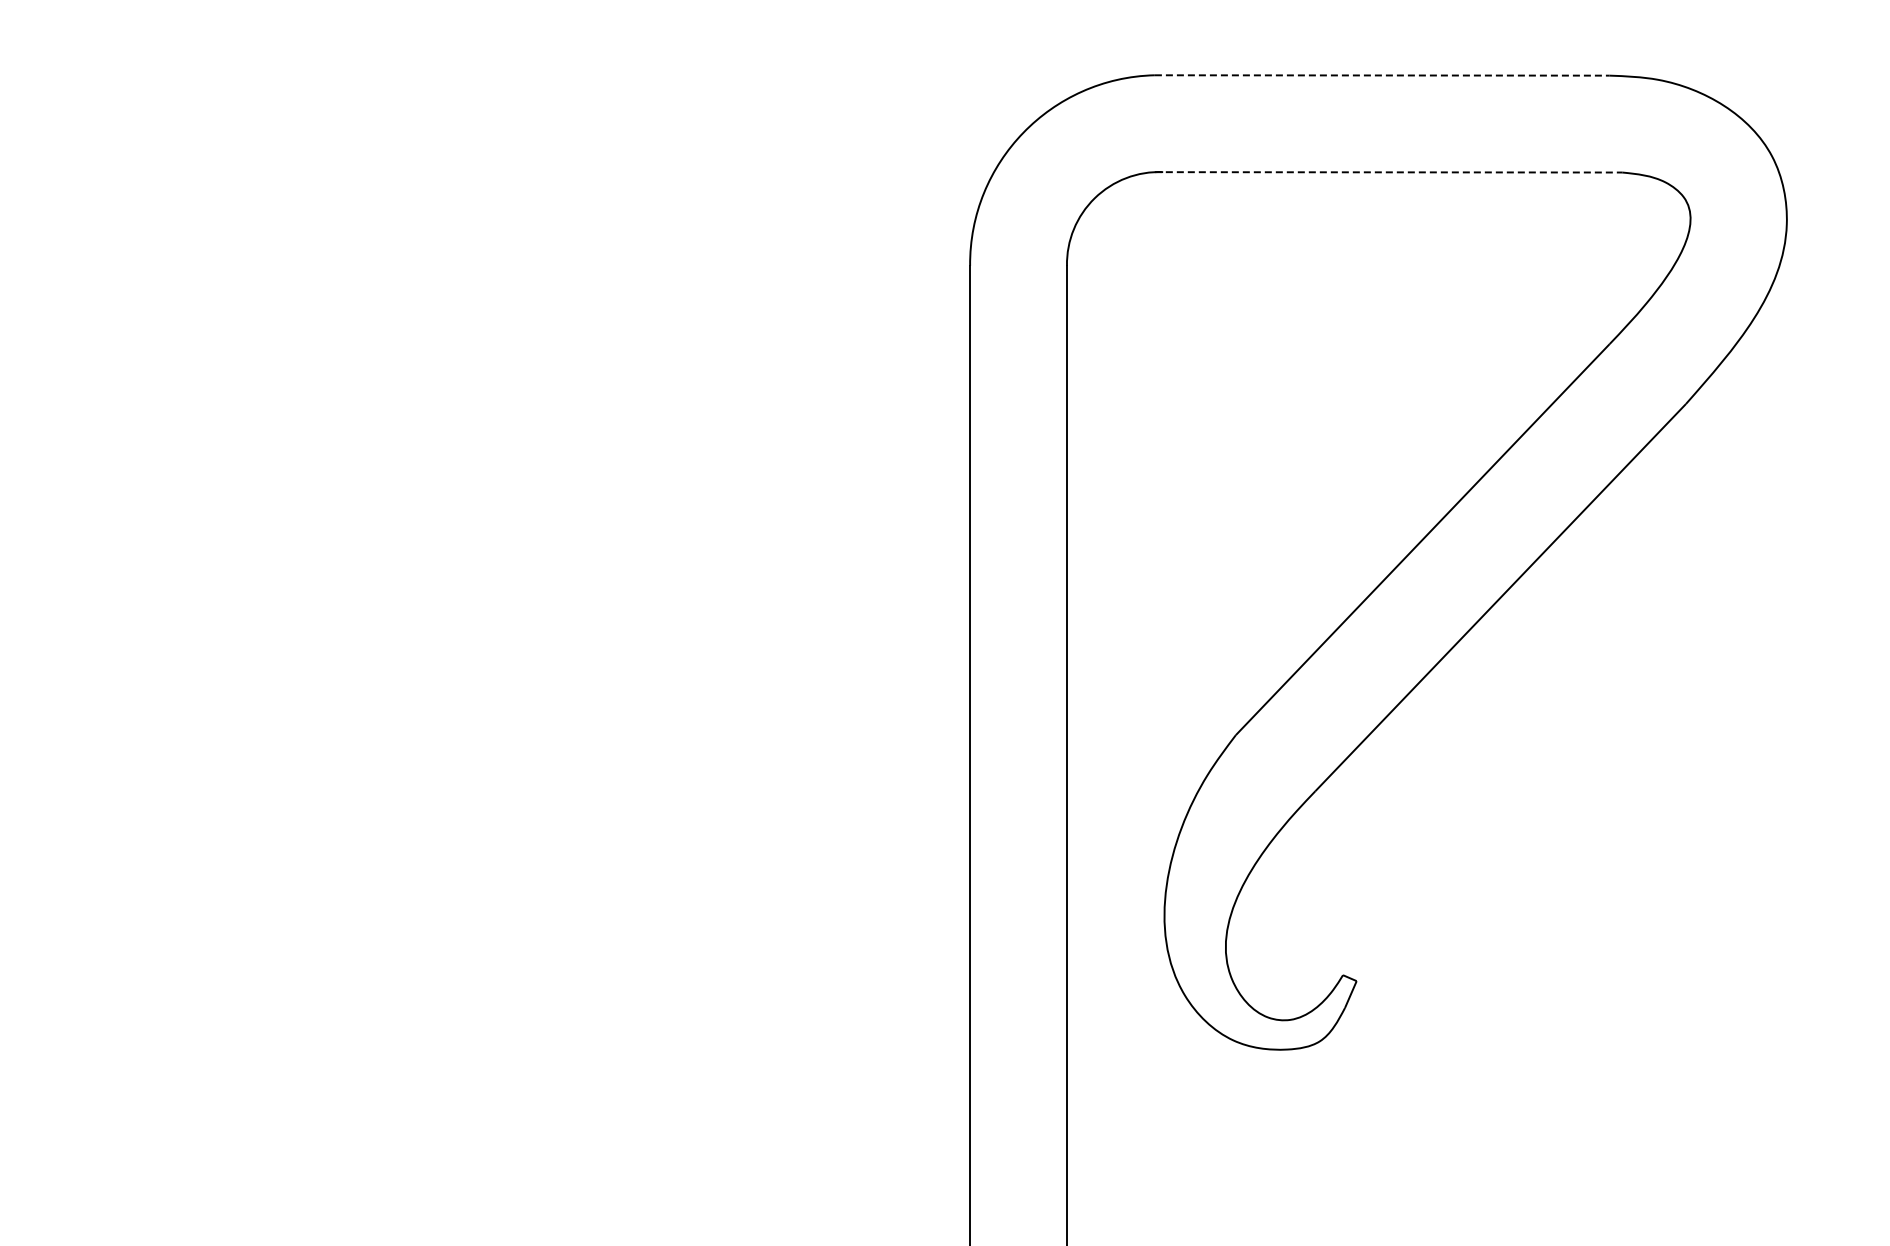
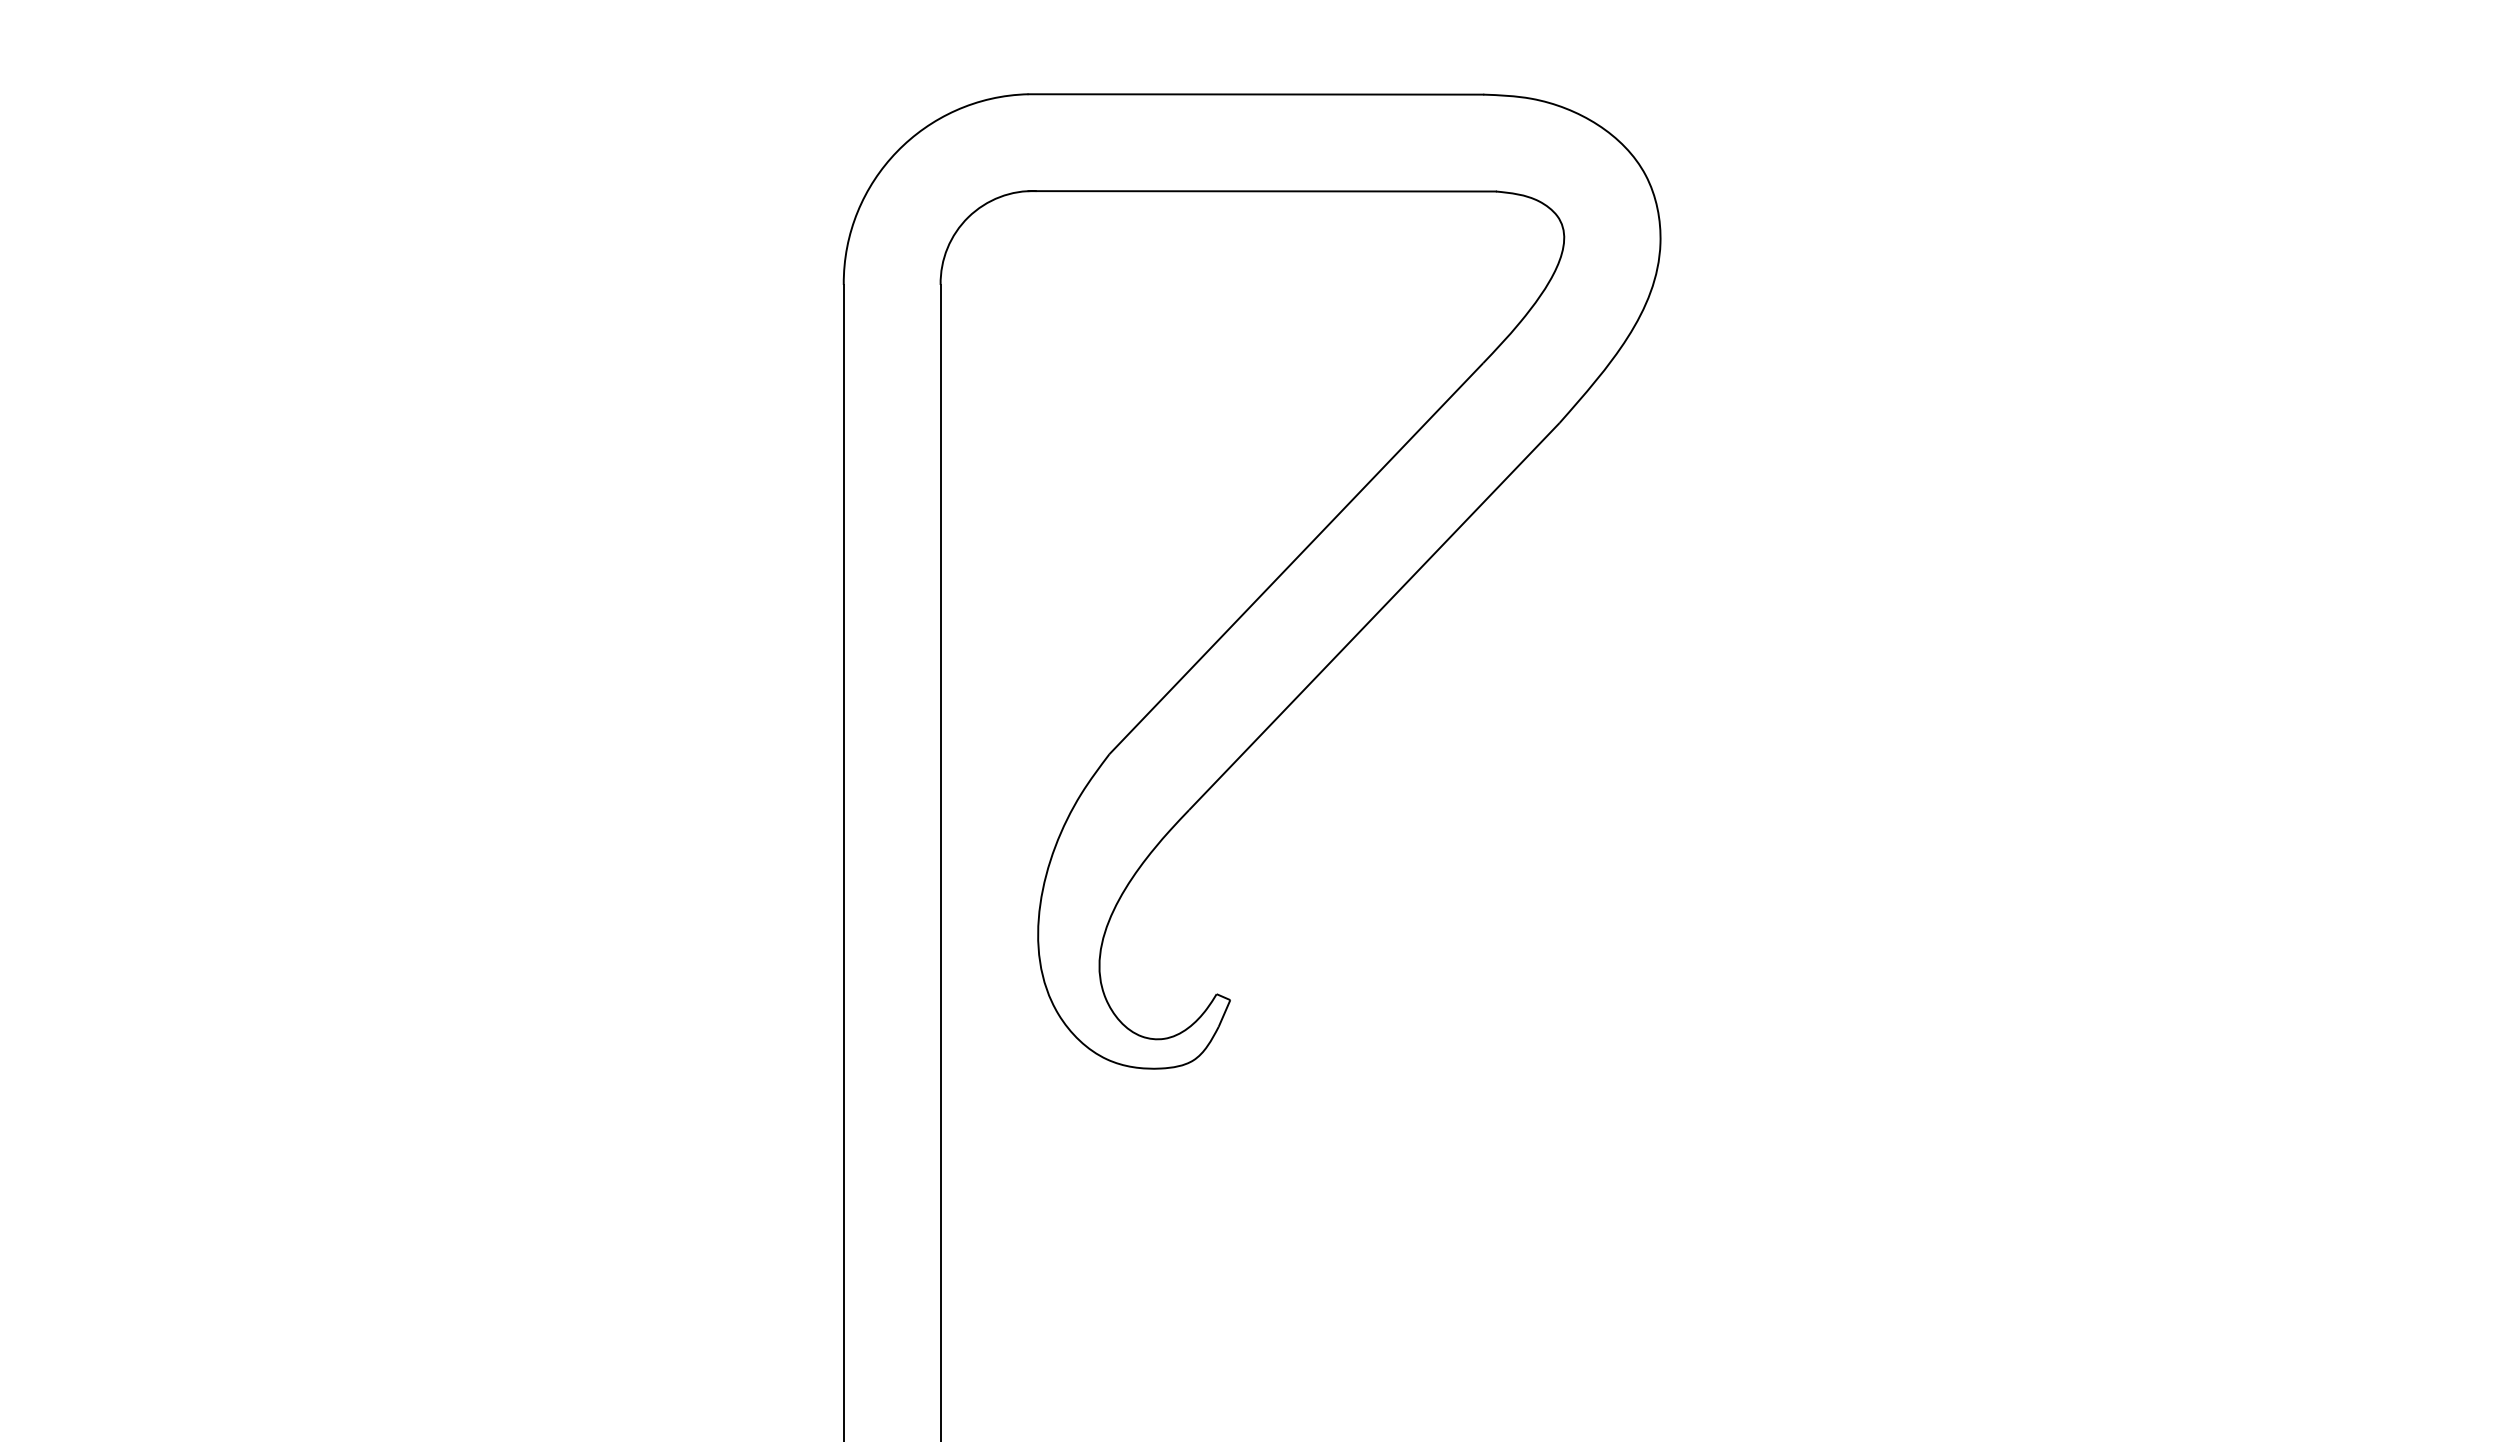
line: (1382, 75) -> (1256, 94), dashed -> solid
line: (1388, 172) -> (1262, 191), dashed -> solid

